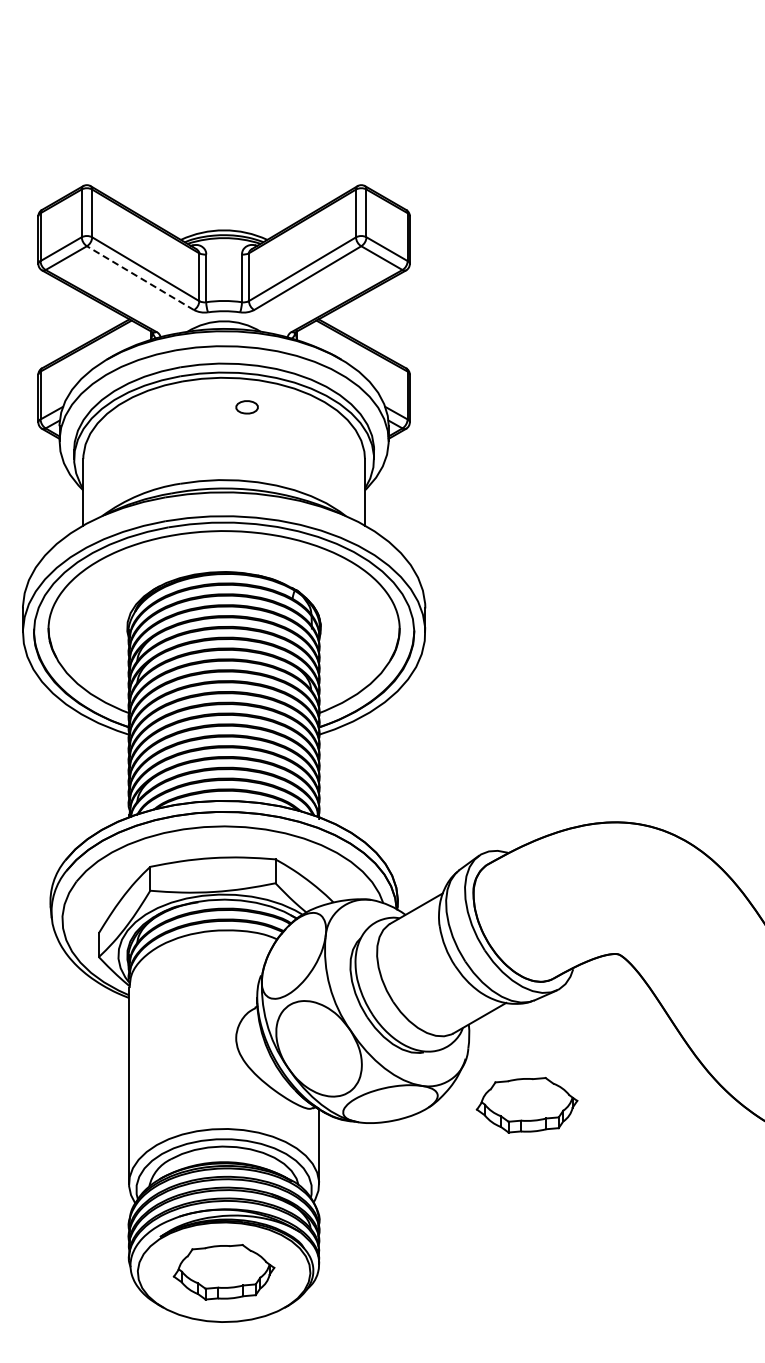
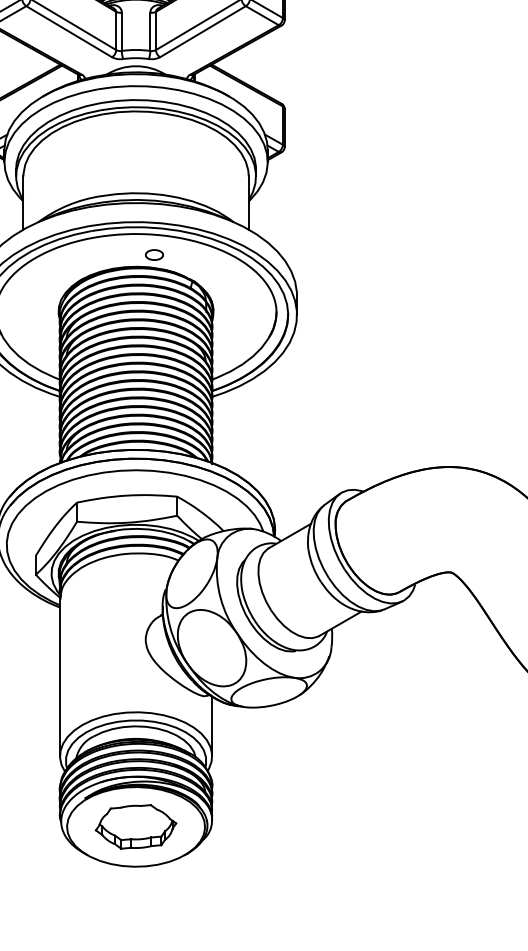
line: (140, 277) -> (69, 31), dashed -> solid
part: (246, 407) -> (153, 255), moved
part: (526, 1105) -> (377, 693), removed

